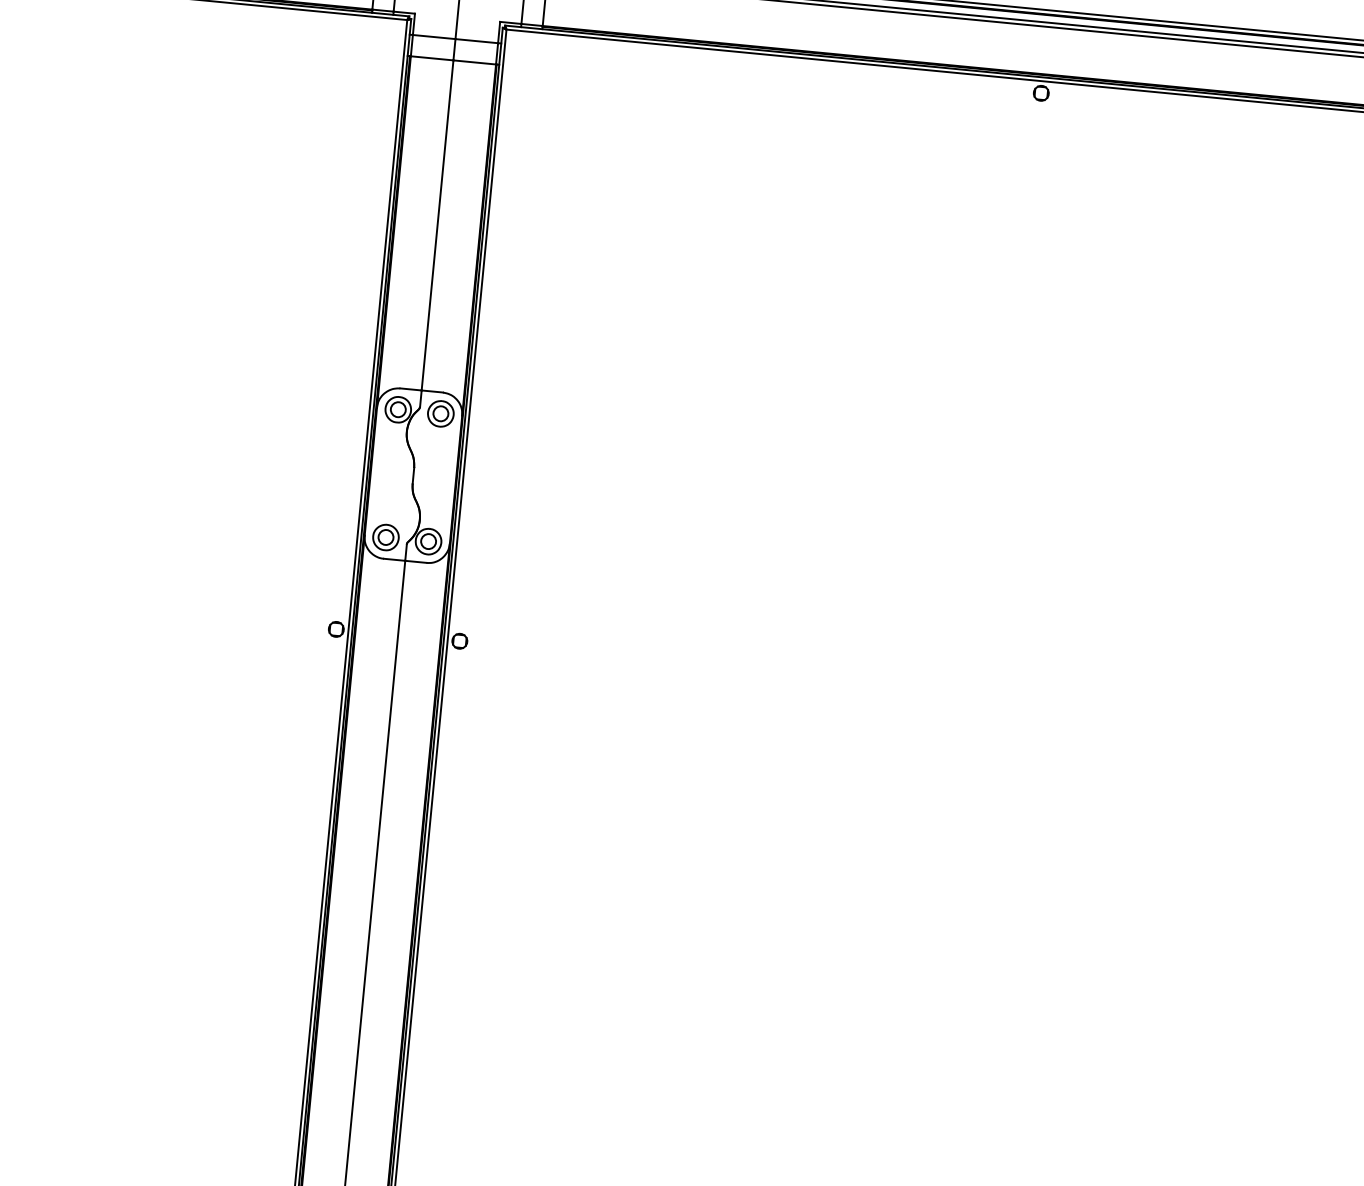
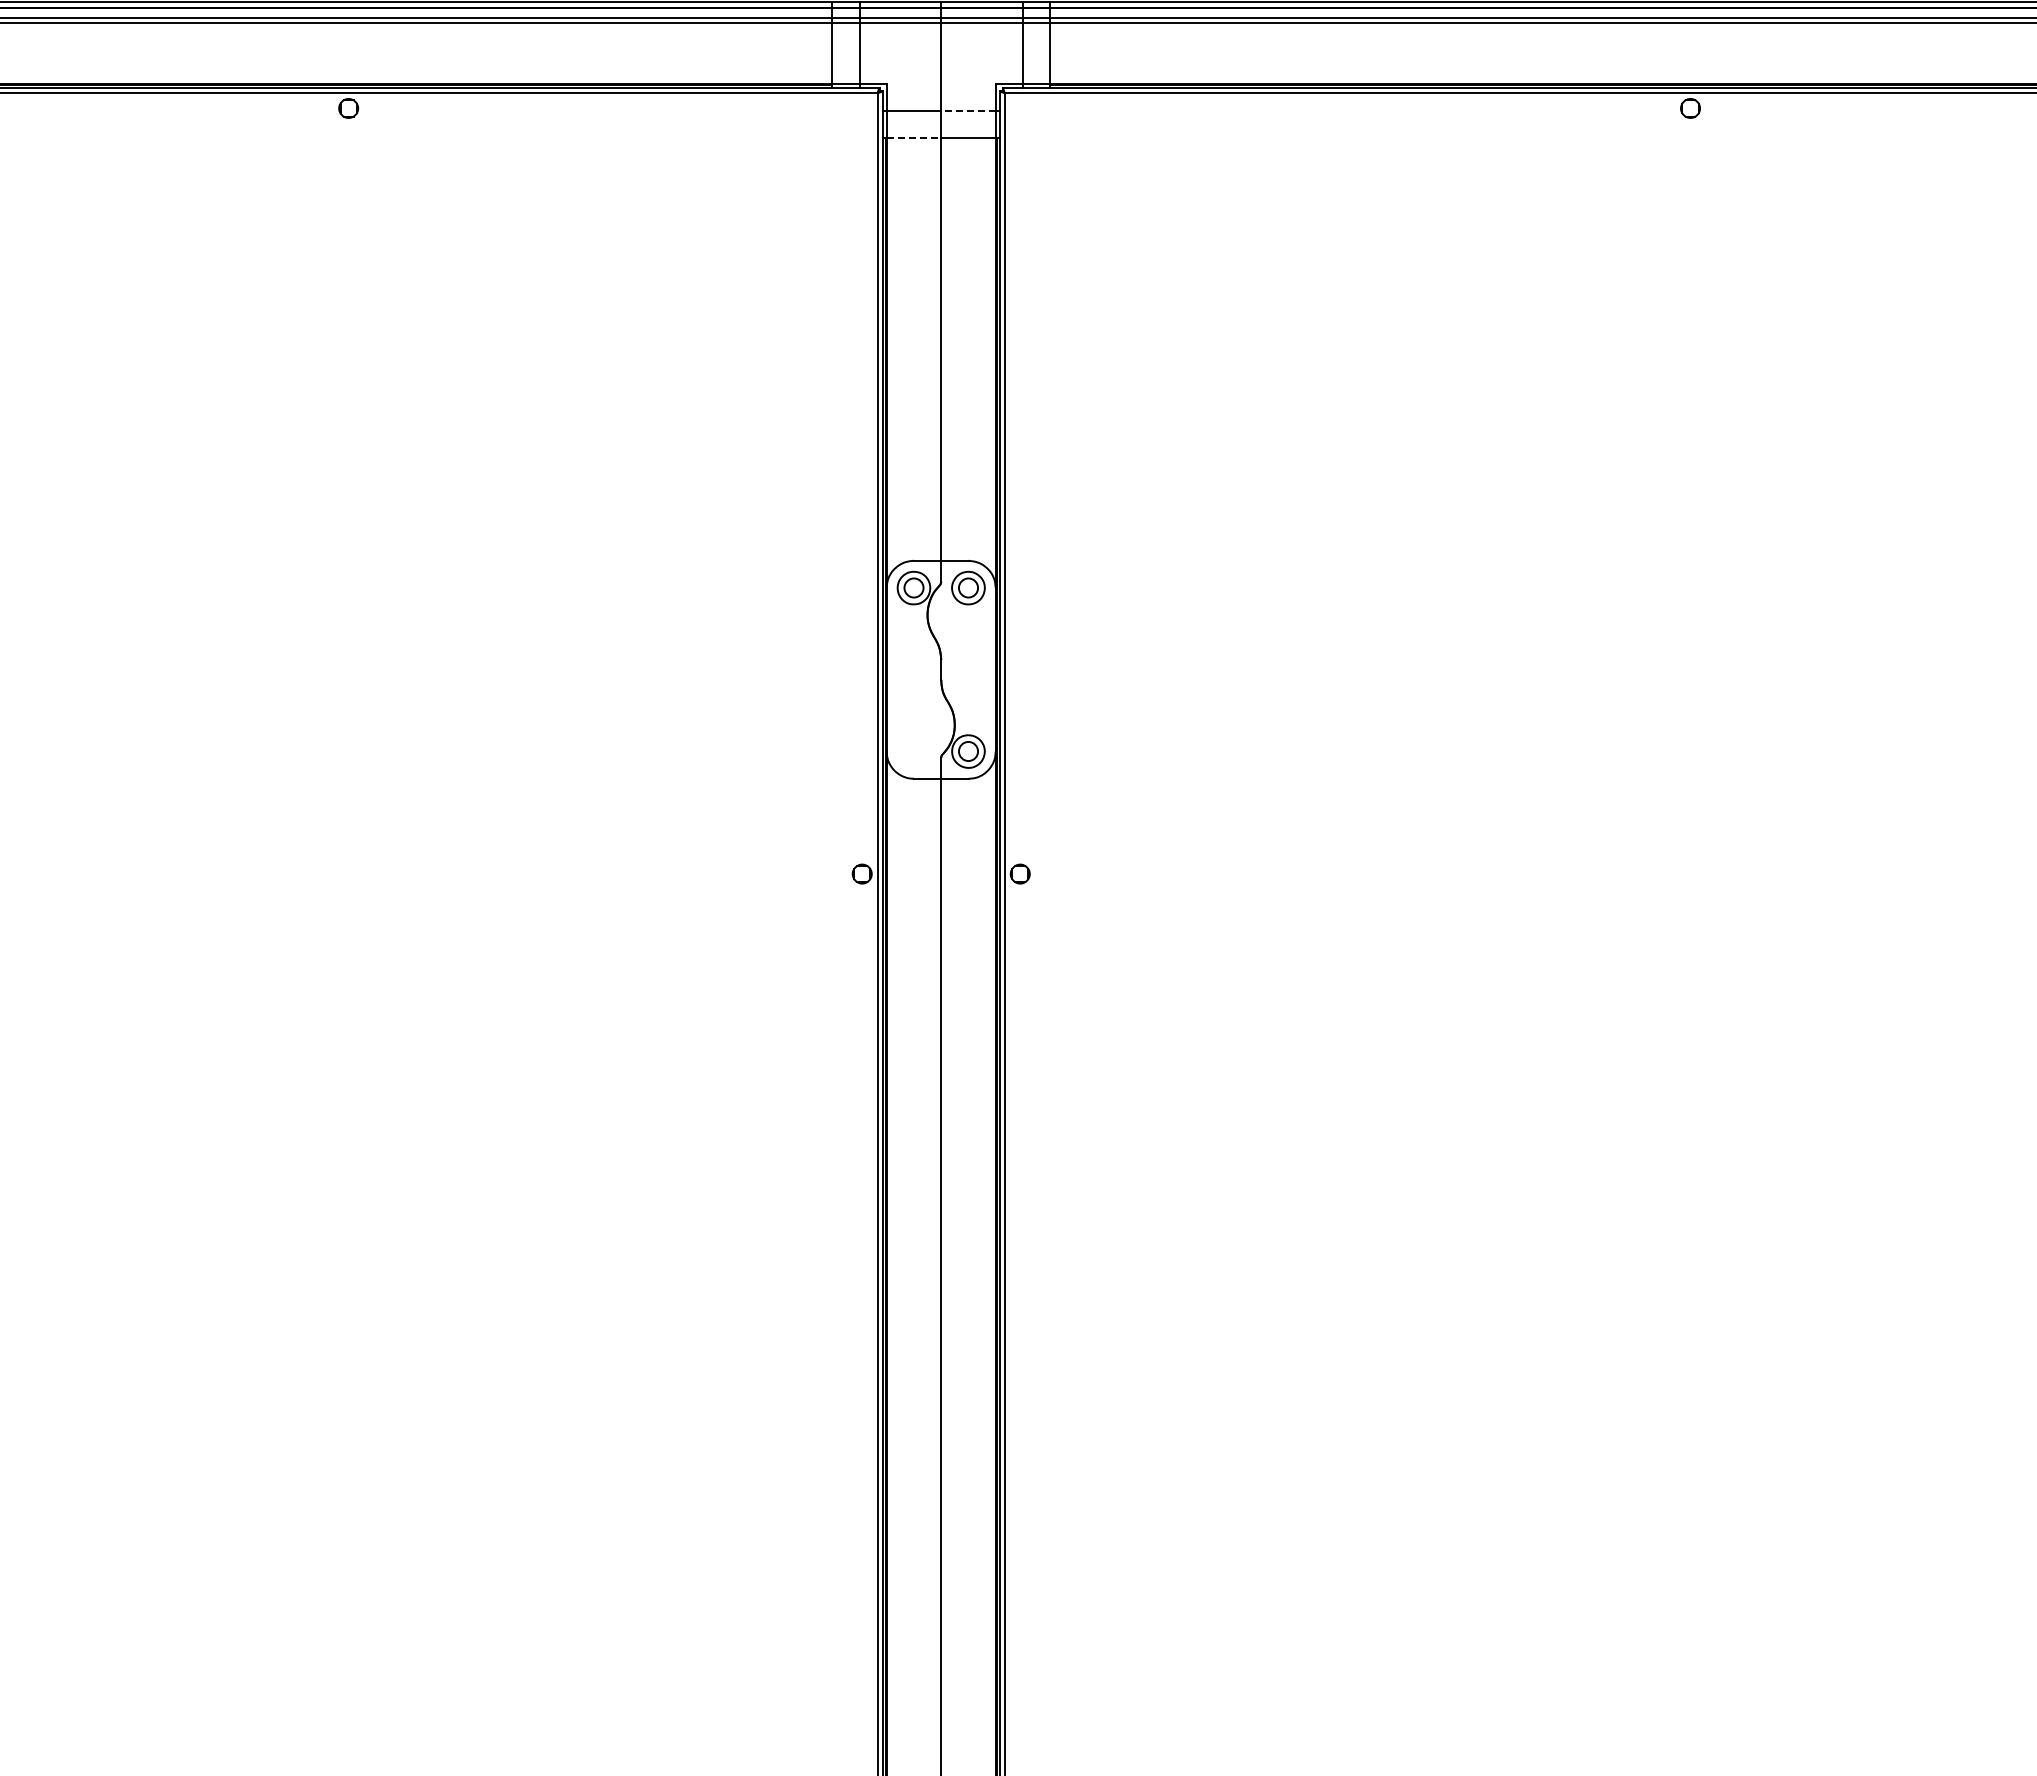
line: (476, 41) -> (968, 111), solid -> dashed
line: (432, 58) -> (914, 138), solid -> dashed
part: (385, 537) -> (913, 751), removed

